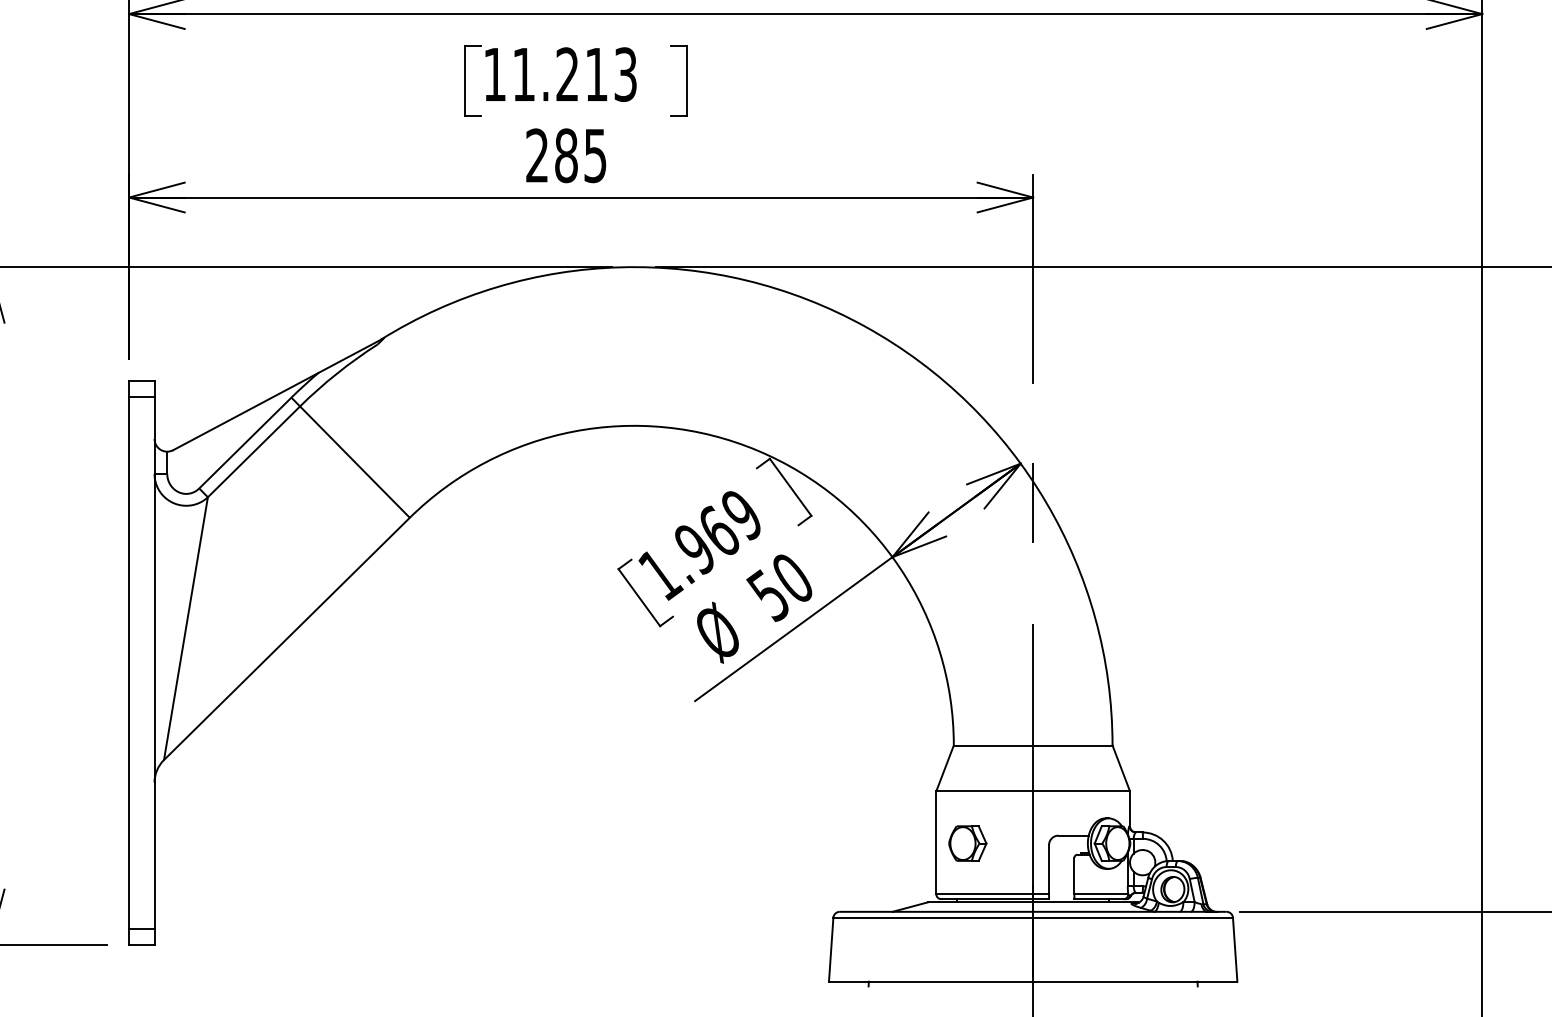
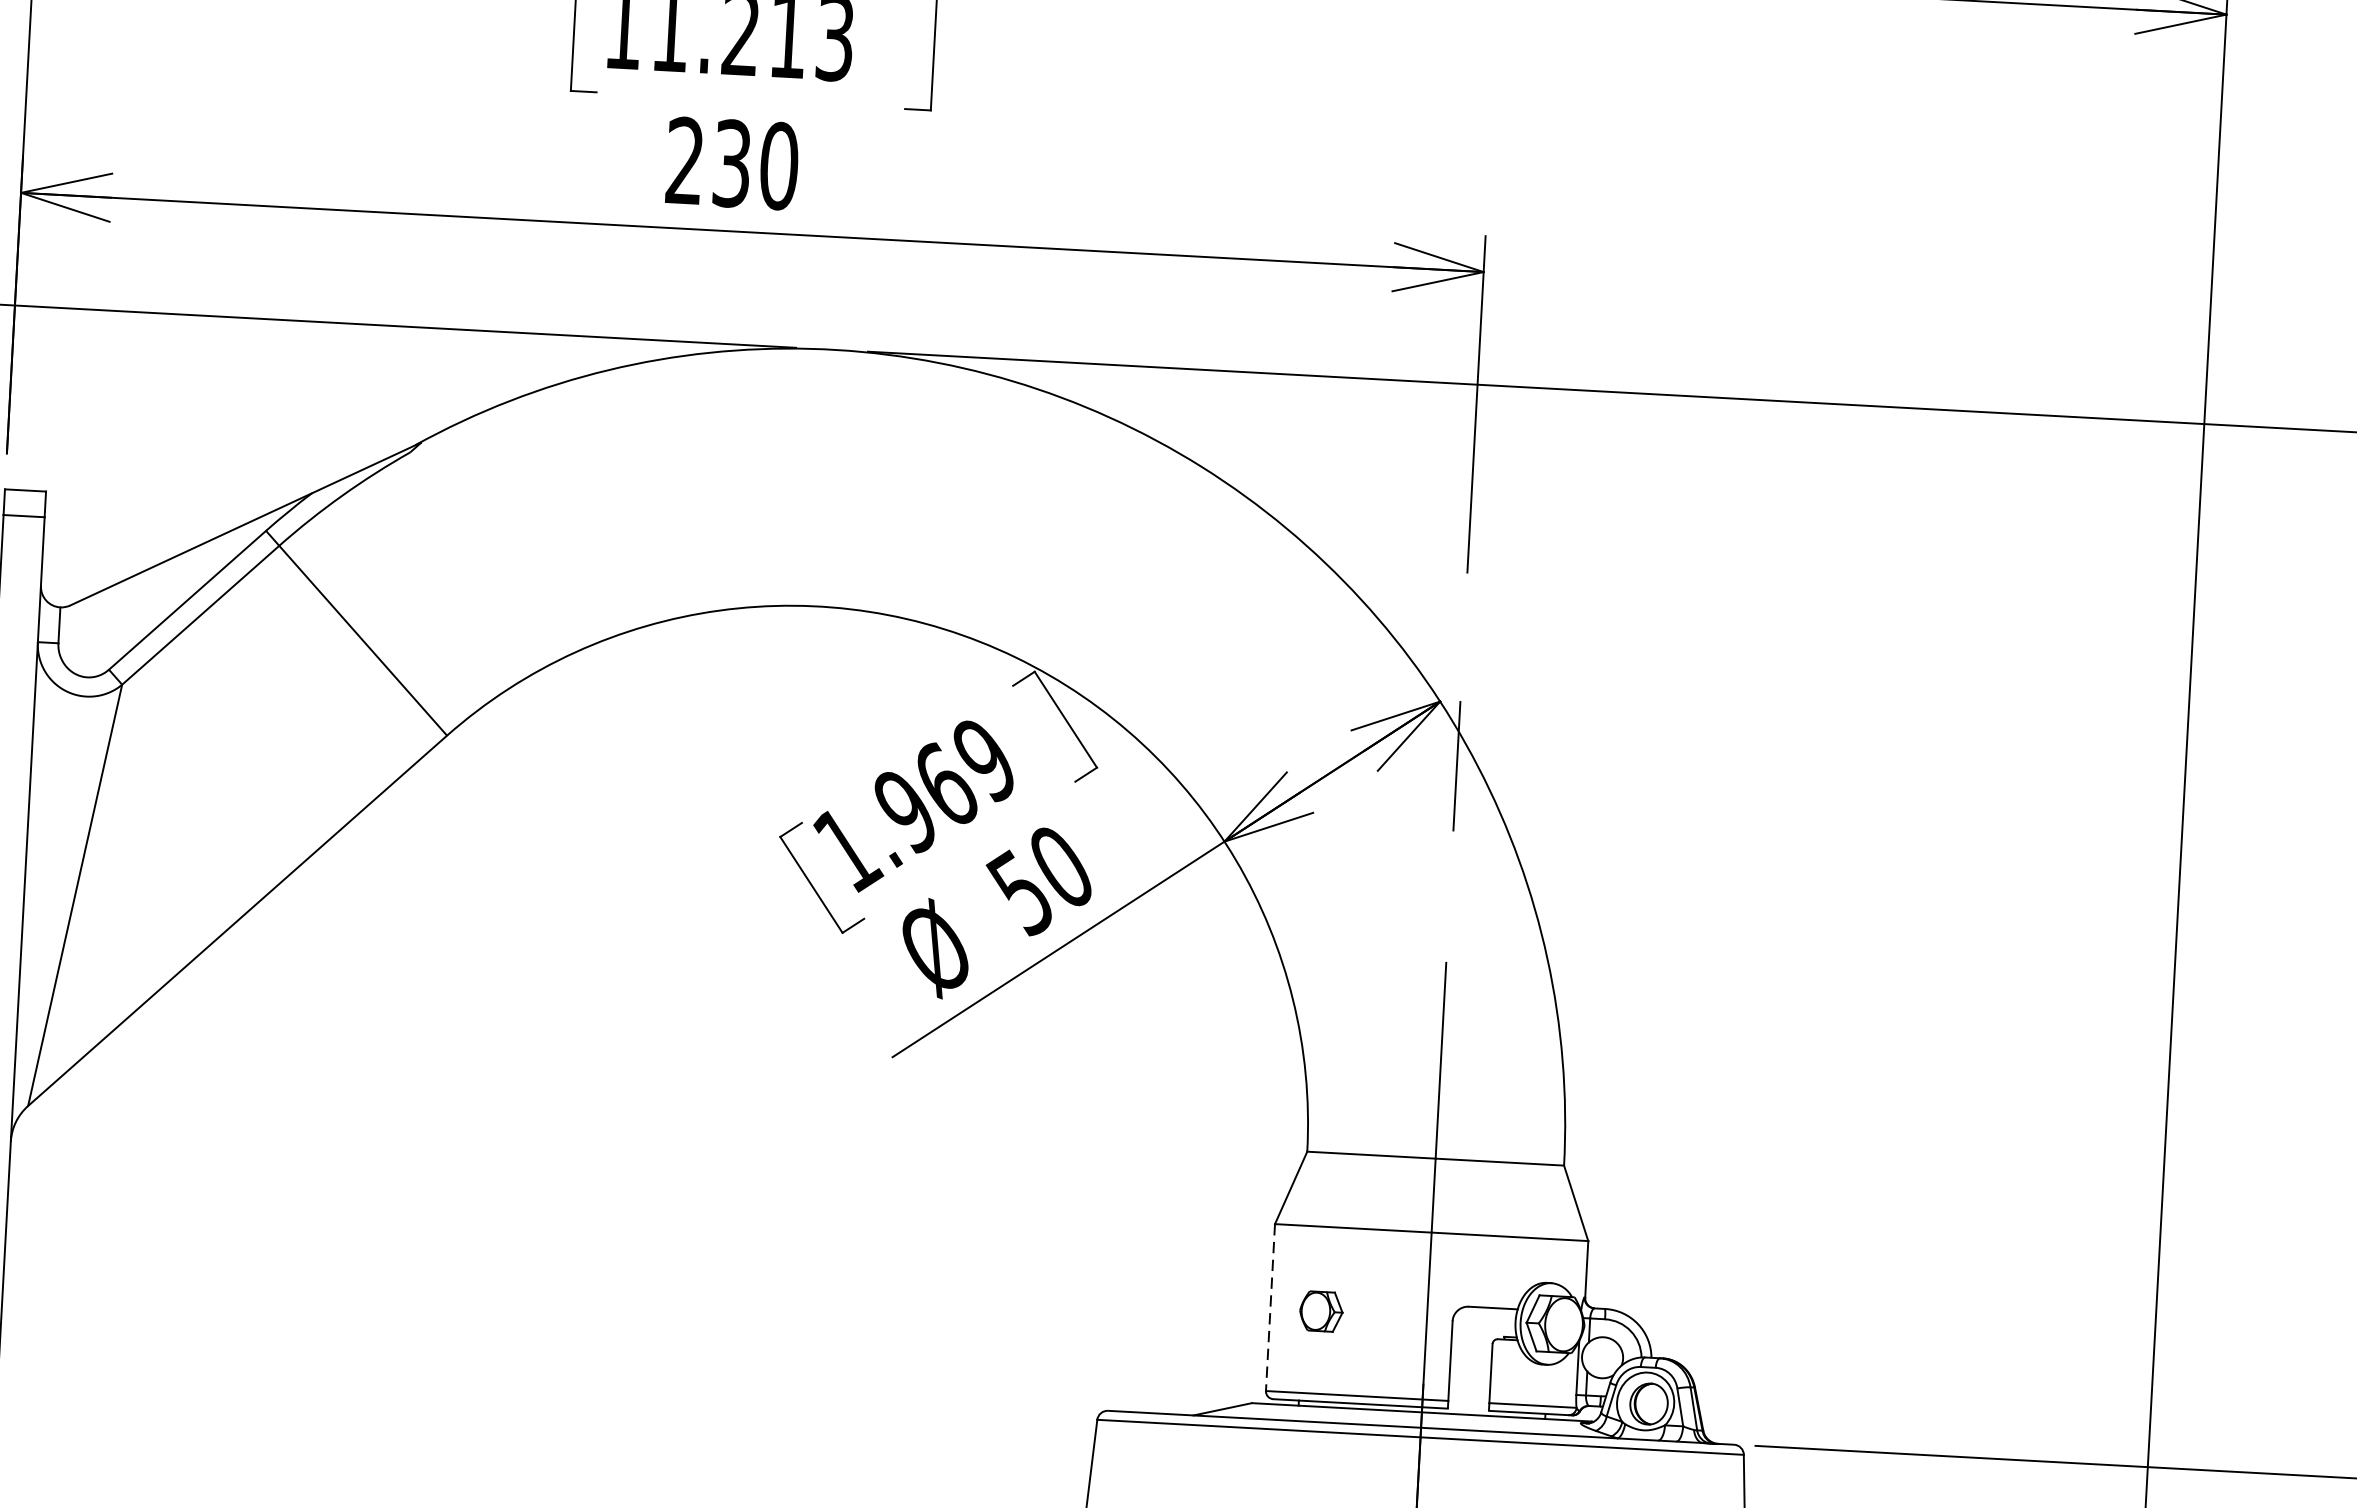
text: (581, 155) -> (756, 164), 285 -> 230
line: (936, 842) -> (1270, 1307), solid -> dashed
part: (967, 843) -> (1320, 1311), size x0.7

